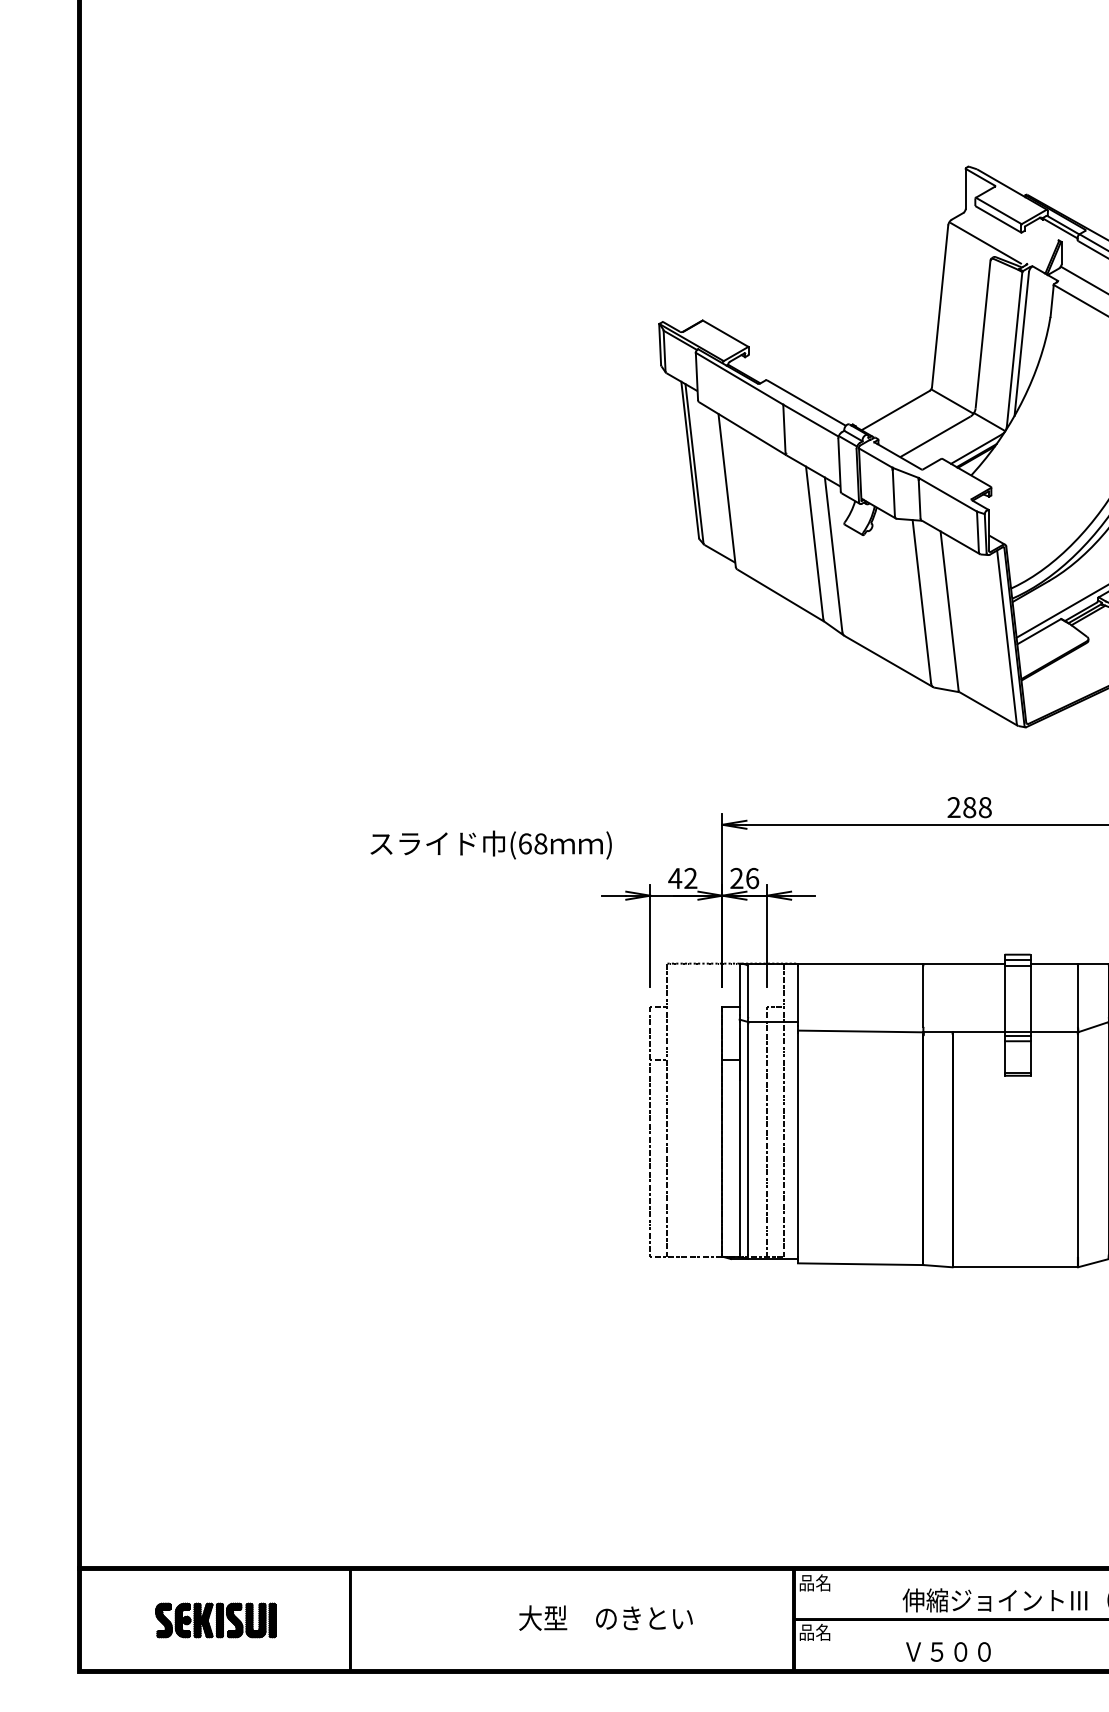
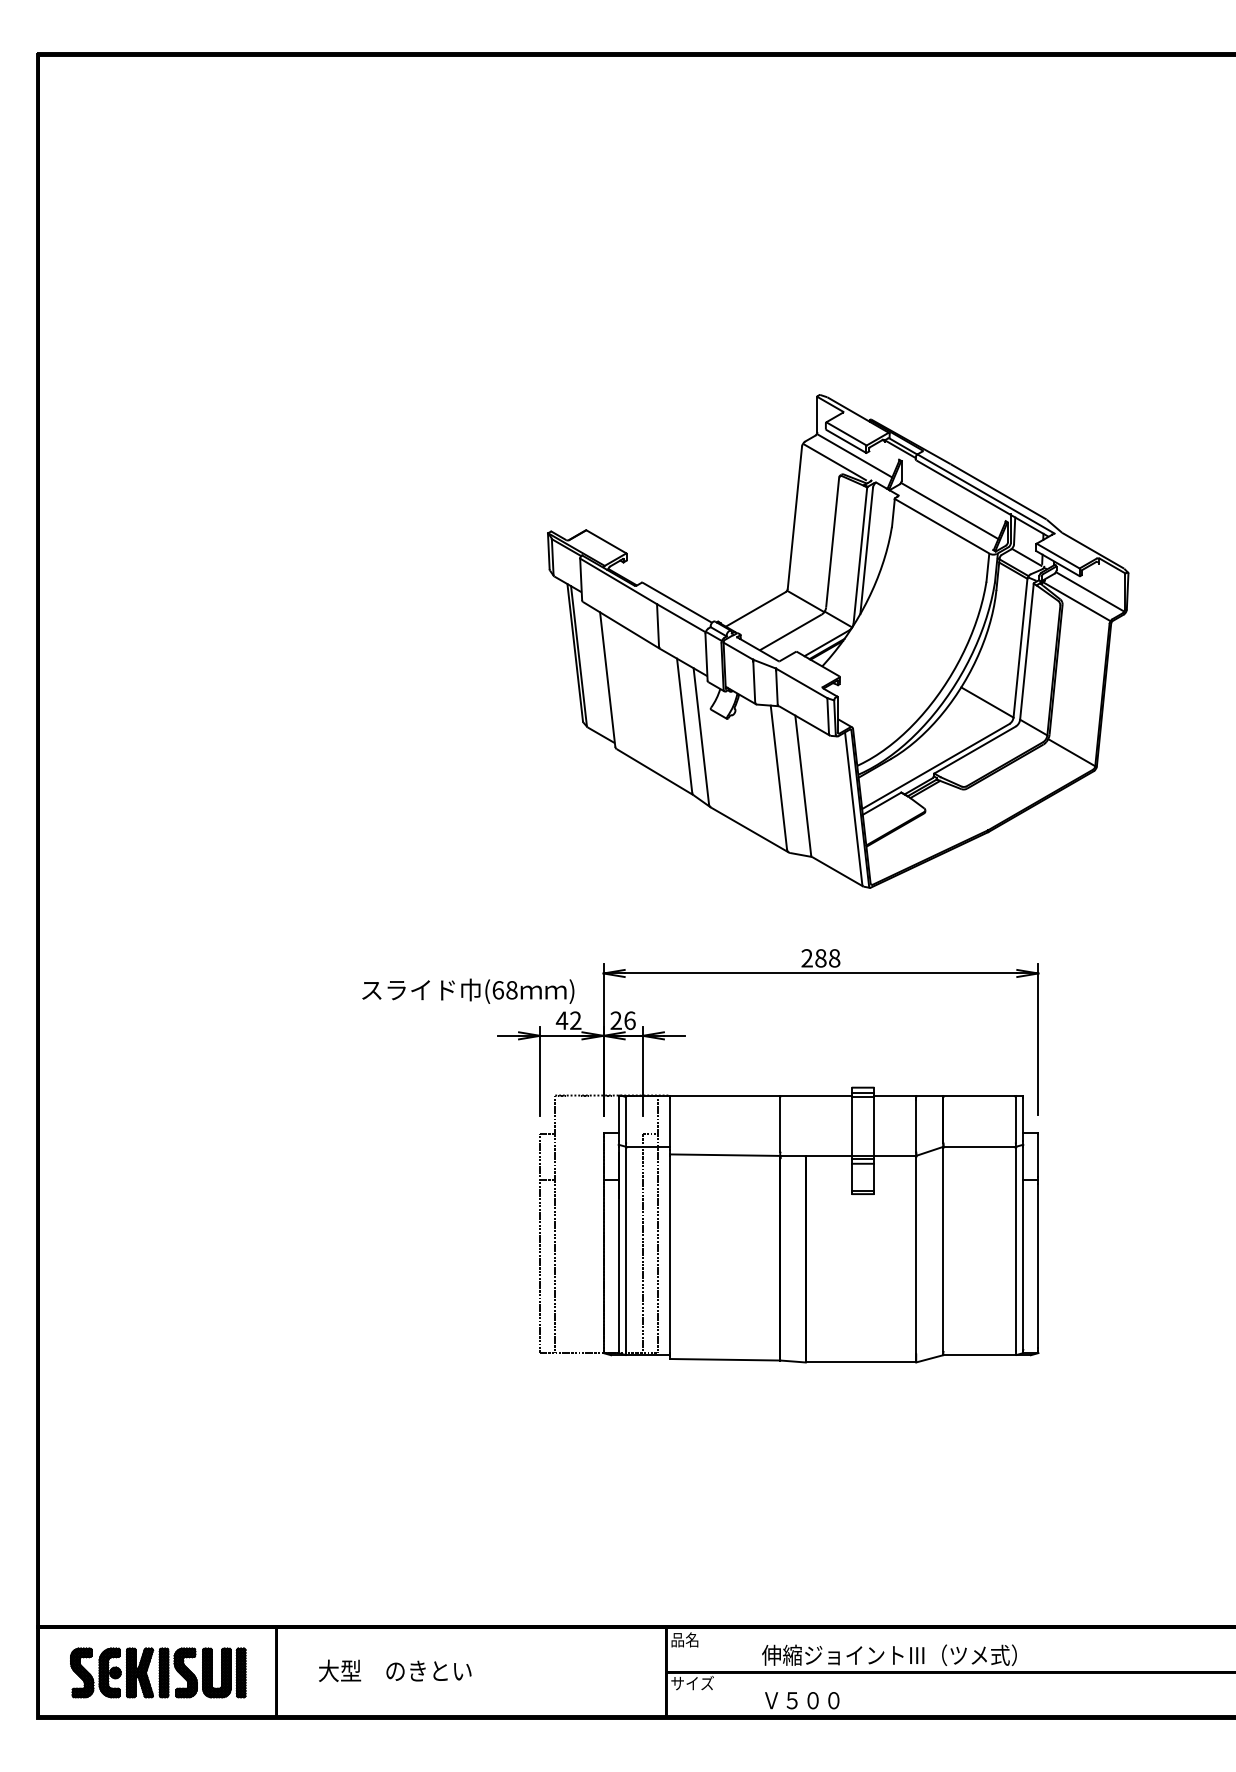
line: (1009, 235) -> (855, 455), added
text: (491, 844) -> (468, 990), moved
text: (606, 1617) -> (395, 1670), moved
part: (216, 1619) -> (158, 1672), size x1.67
text: (823, 1631) -> (692, 1682), 品名 -> サイズ

